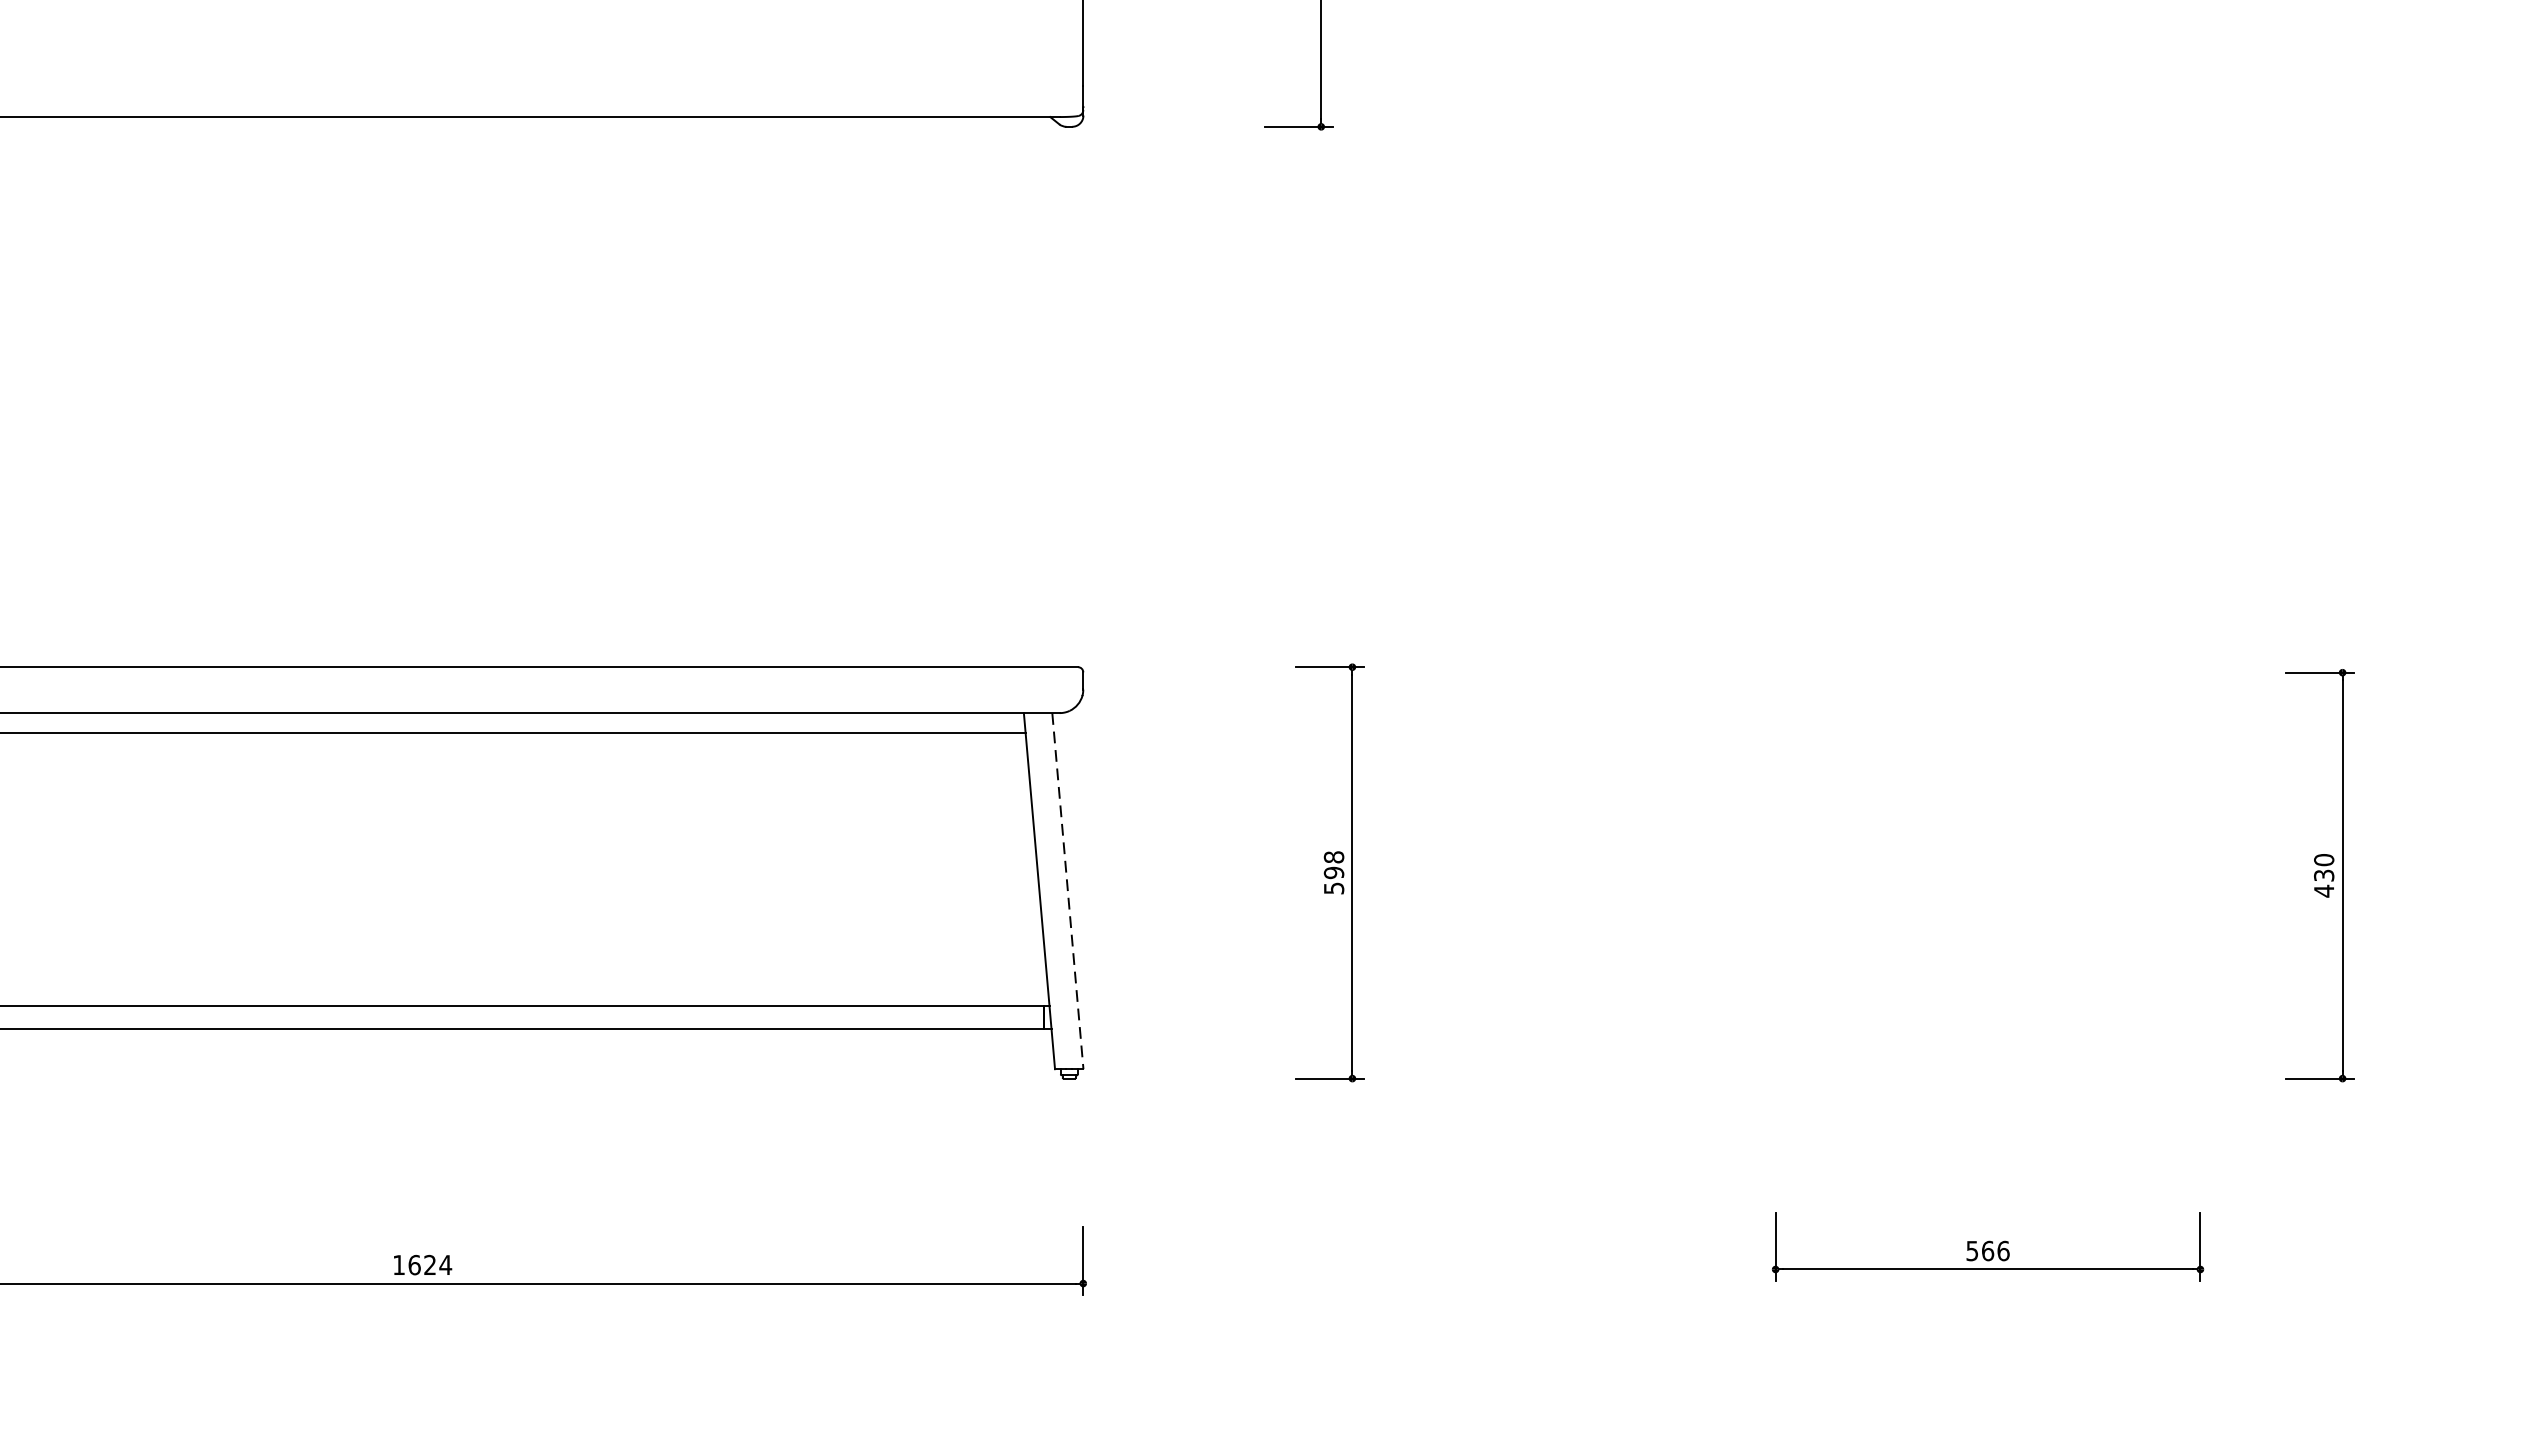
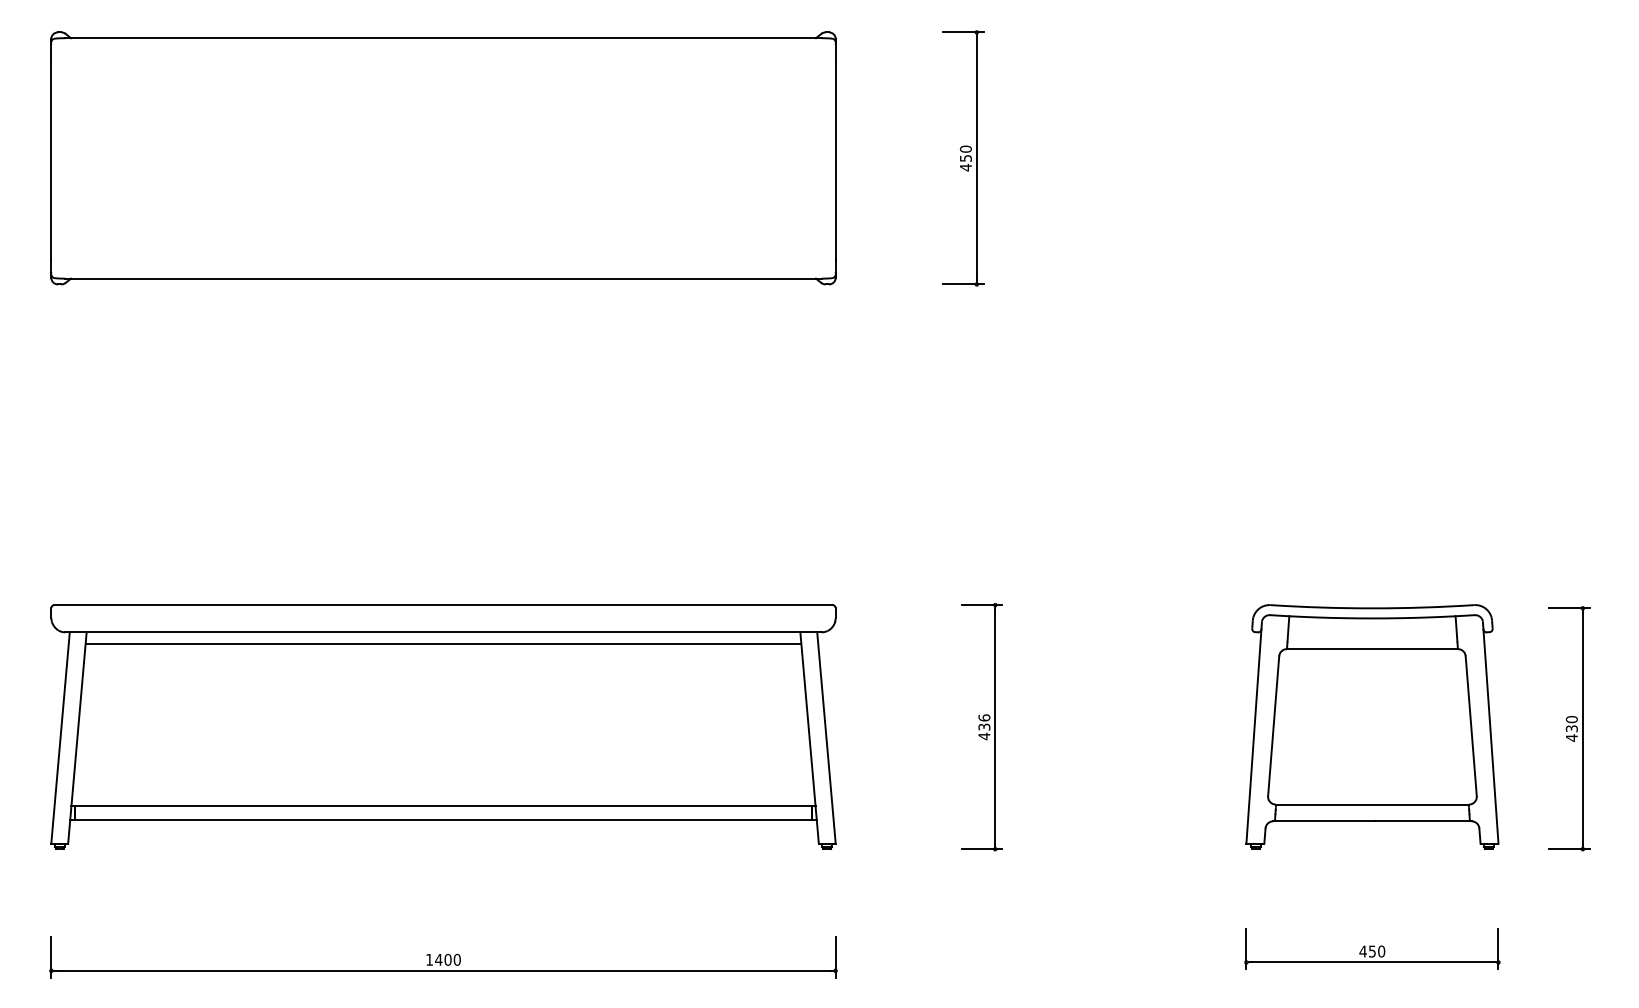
part: (1988, 871) -> (1372, 726), added
text: (1334, 873) -> (984, 727), 598 -> 436
line: (1067, 892) -> (826, 738), dashed -> solid
text: (1988, 1250) -> (1372, 951), 566 -> 450
text: (430, 1264) -> (448, 959), 1624 -> 1400

